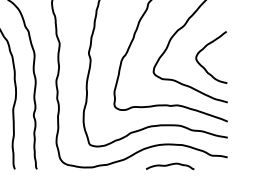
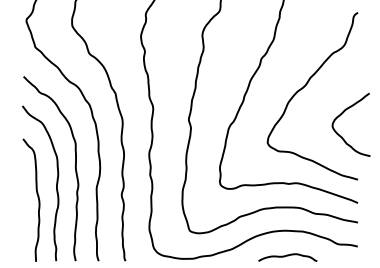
curve: (203, 49) -> (341, 115), moved

